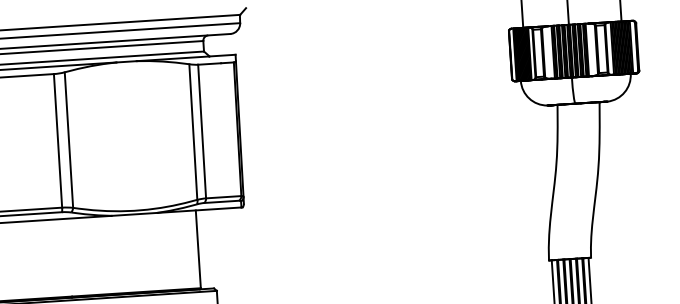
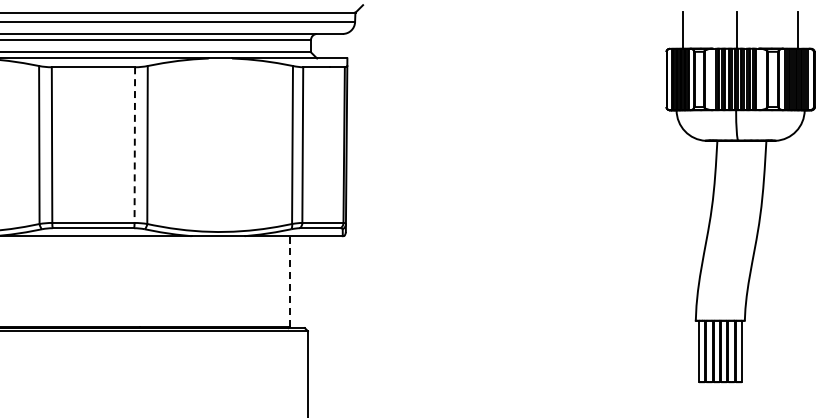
line: (57, 141) -> (134, 145), solid -> dashed
line: (198, 249) -> (289, 281), solid -> dashed

